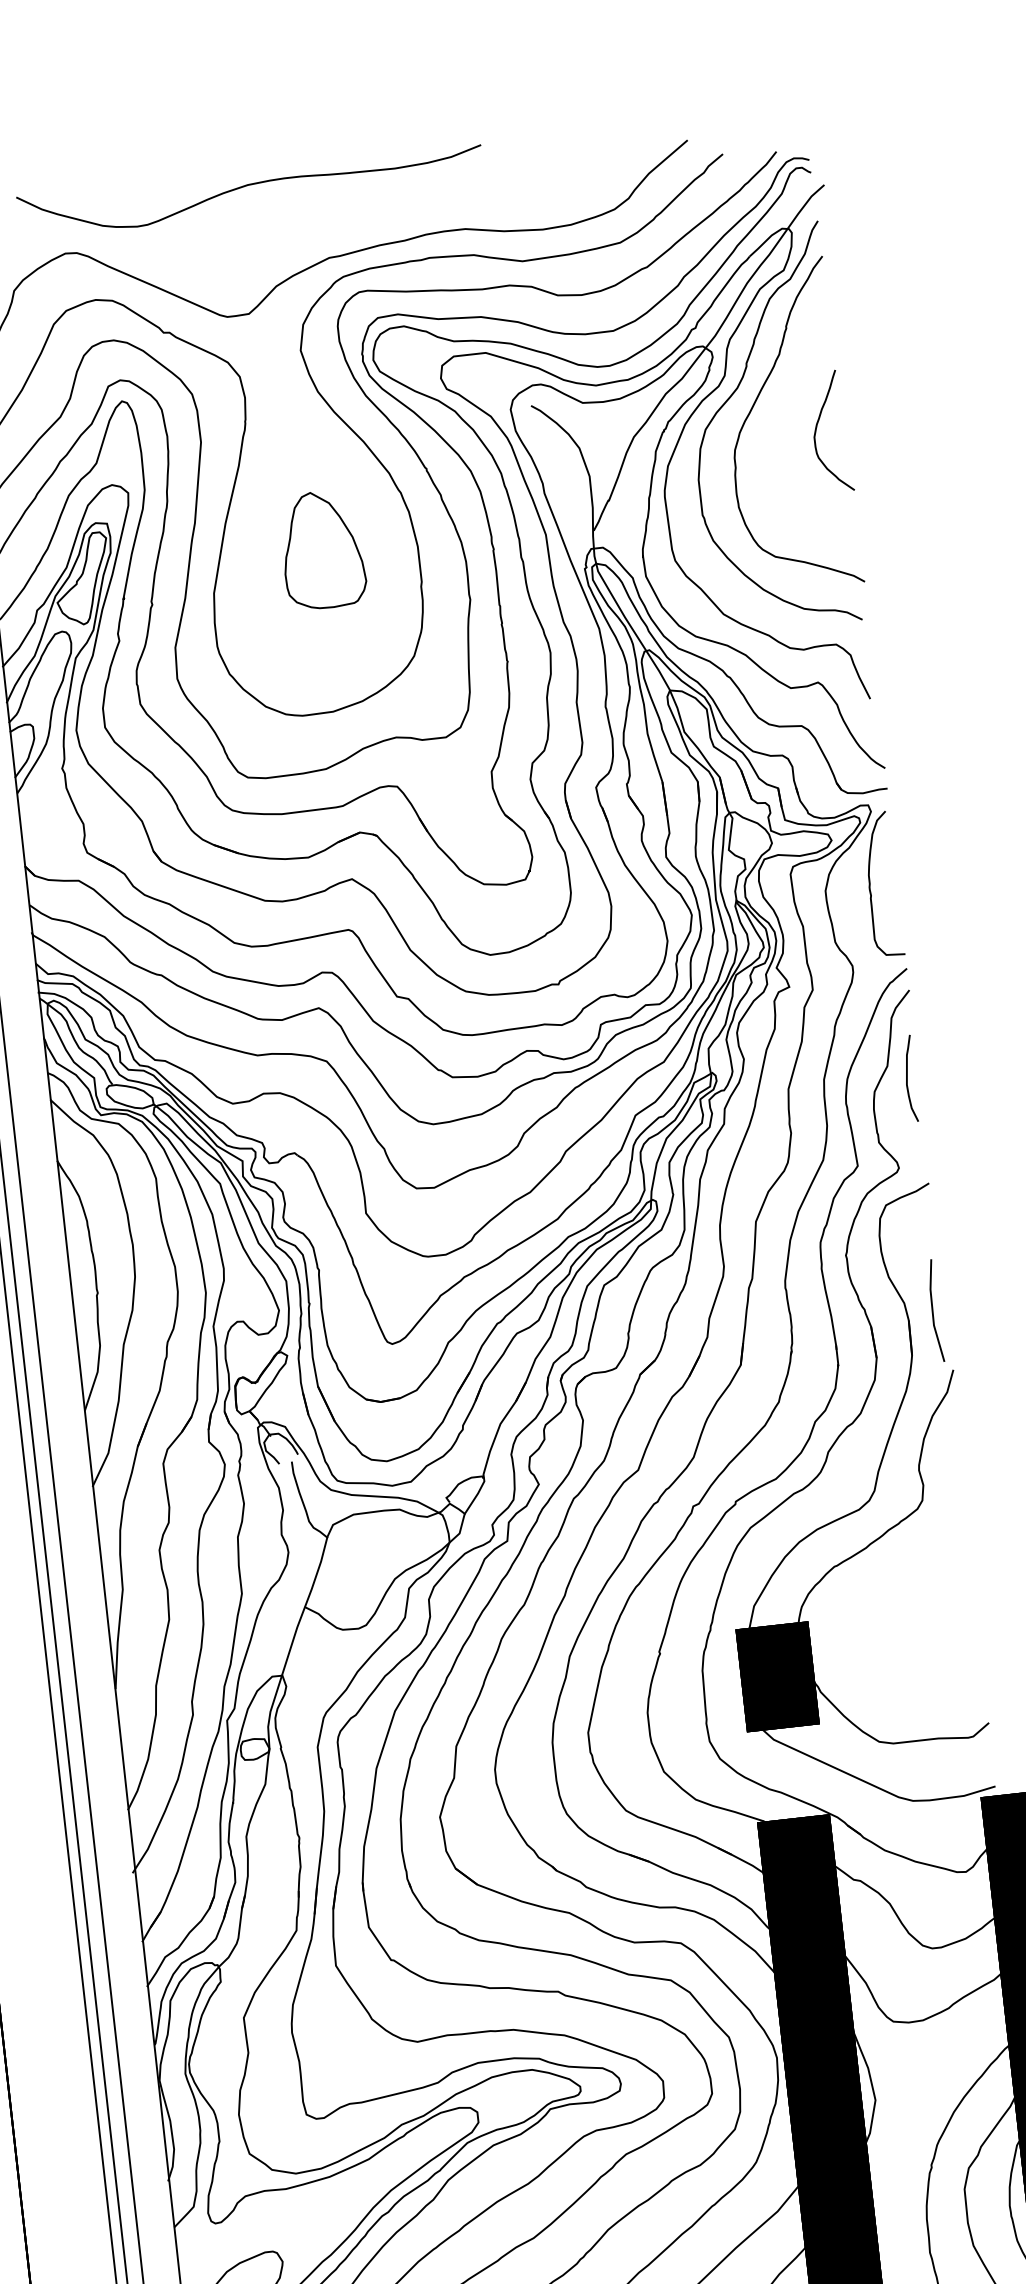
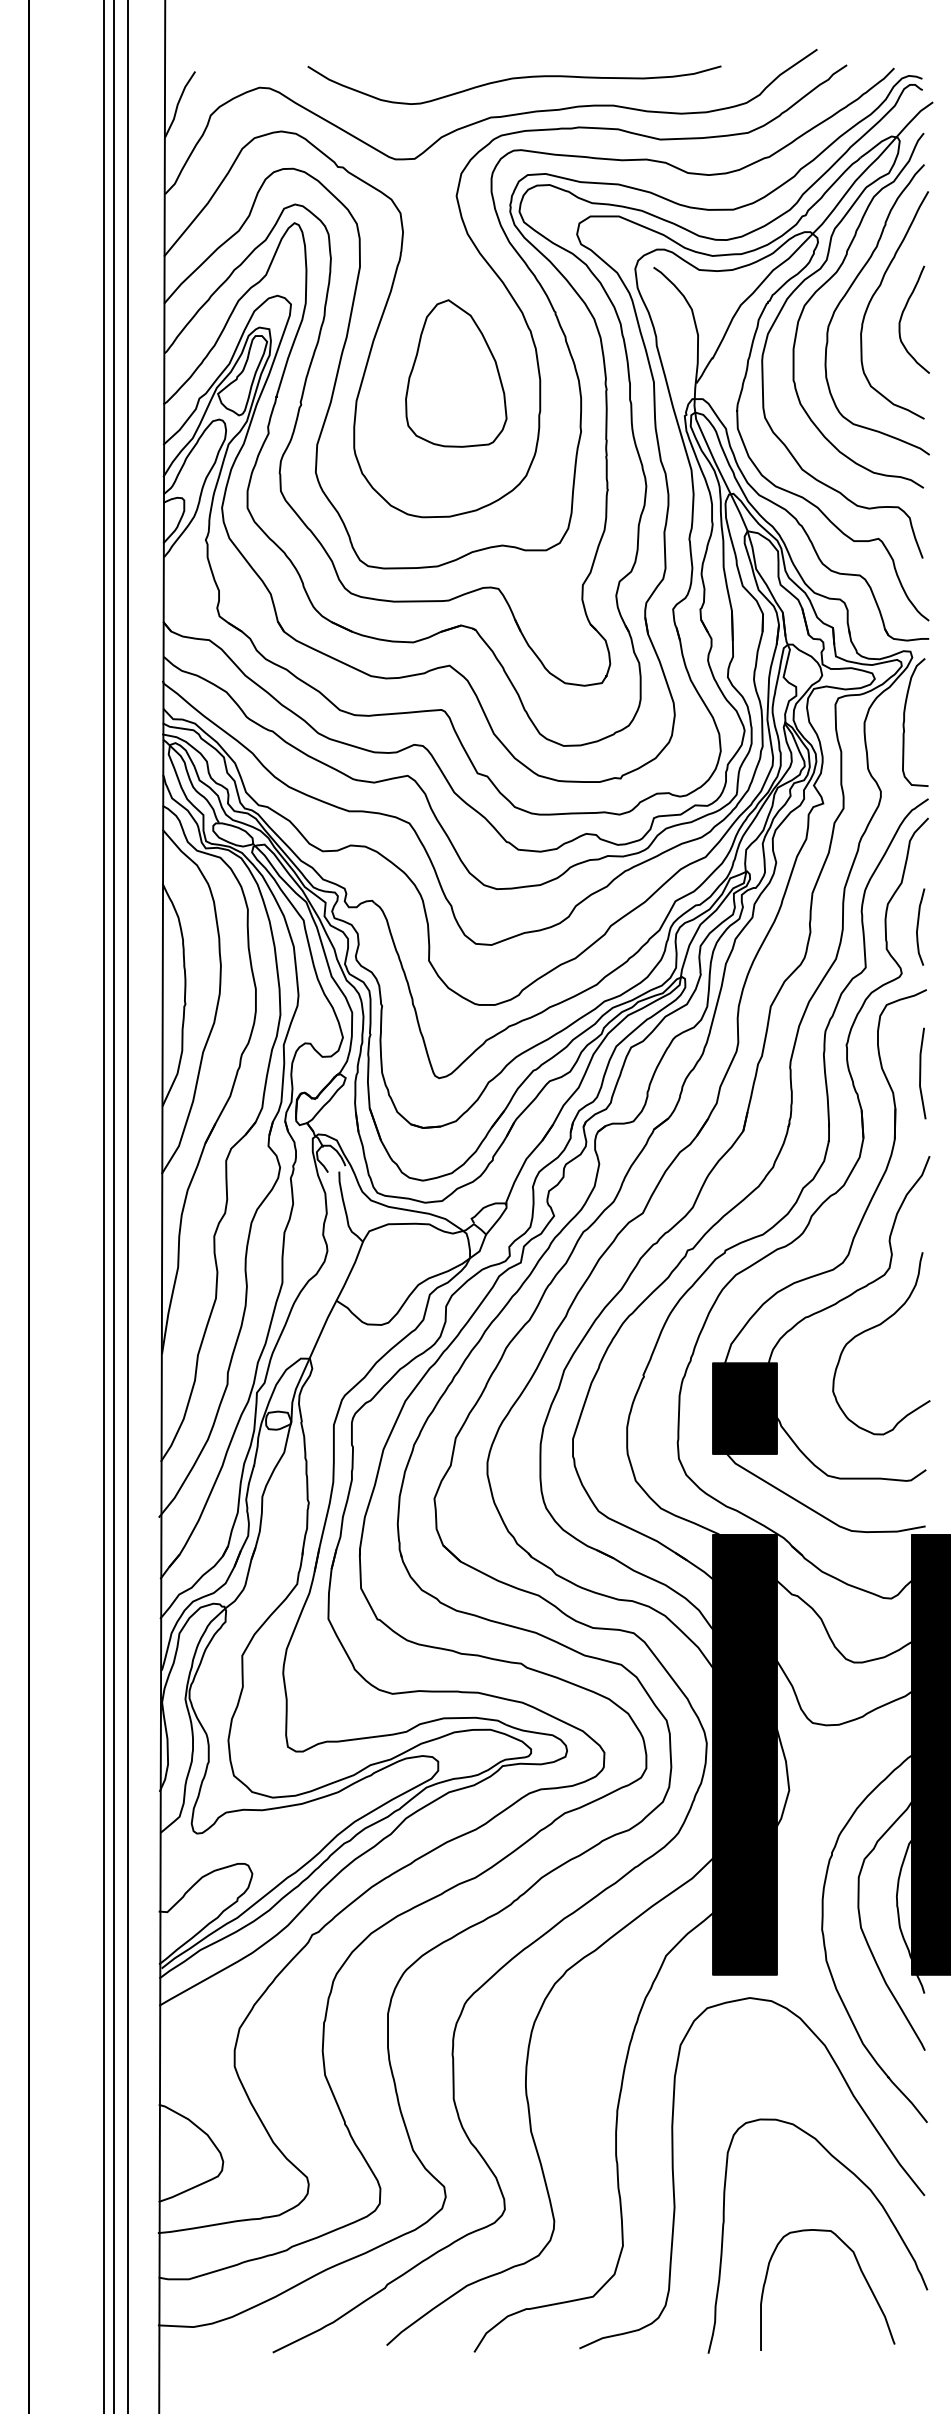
curve: (250, 185) -> (514, 79), moved
curve: (784, 405) -> (876, 292), added
part: (322, 549) -> (456, 373), size x1.43
curve: (907, 1078) -> (918, 926), moved
line: (934, 1310) -> (921, 1073), moved
curve: (915, 1569) -> (876, 1327), added

